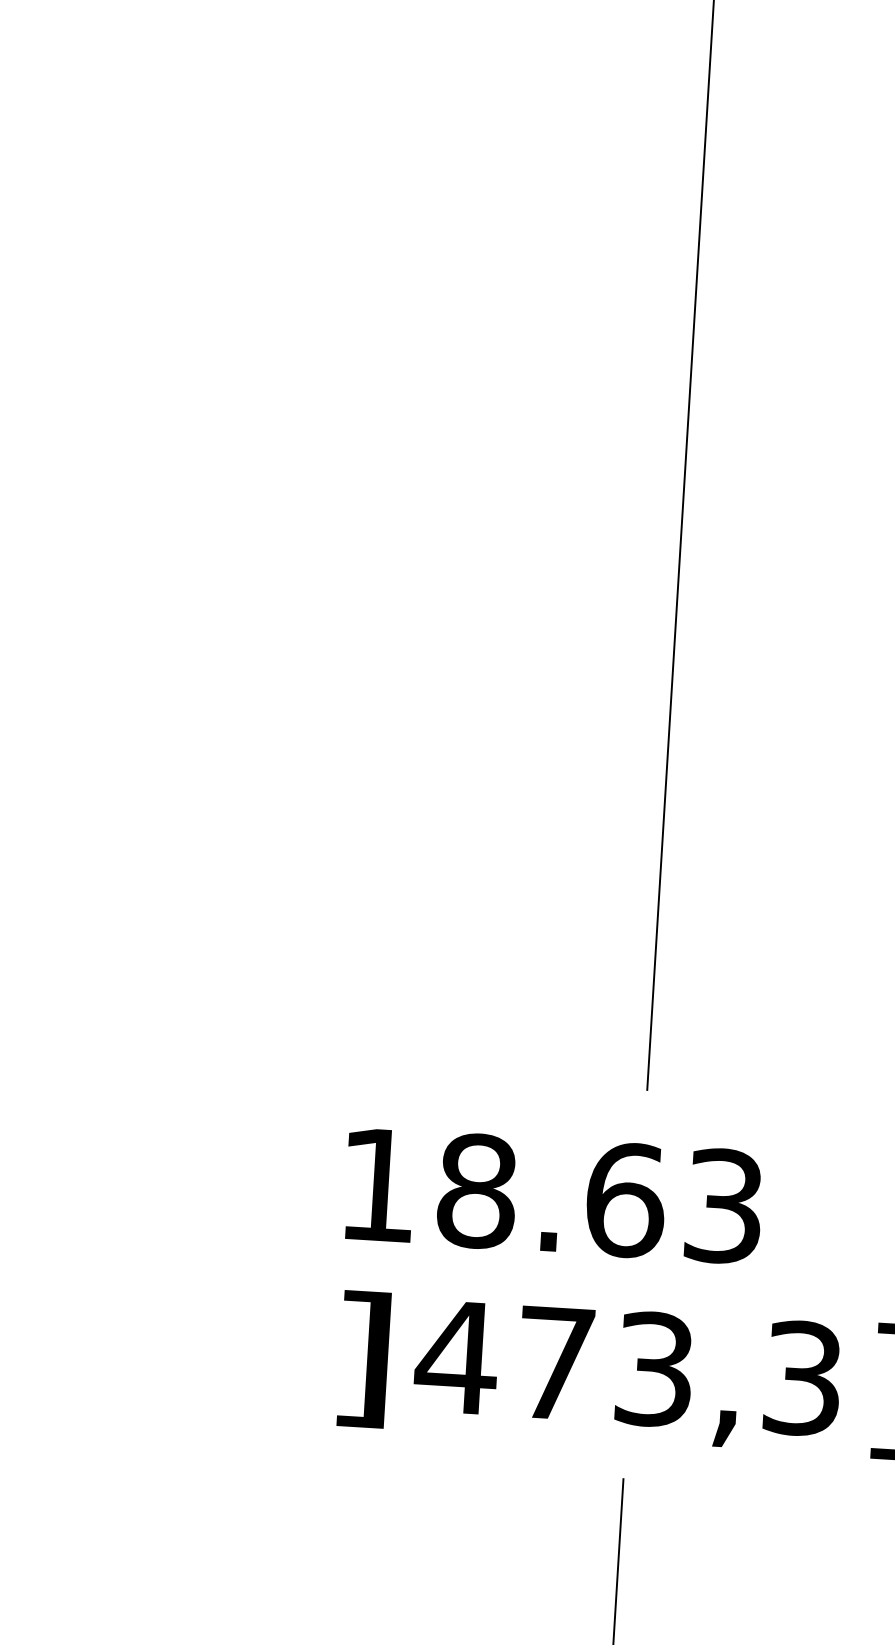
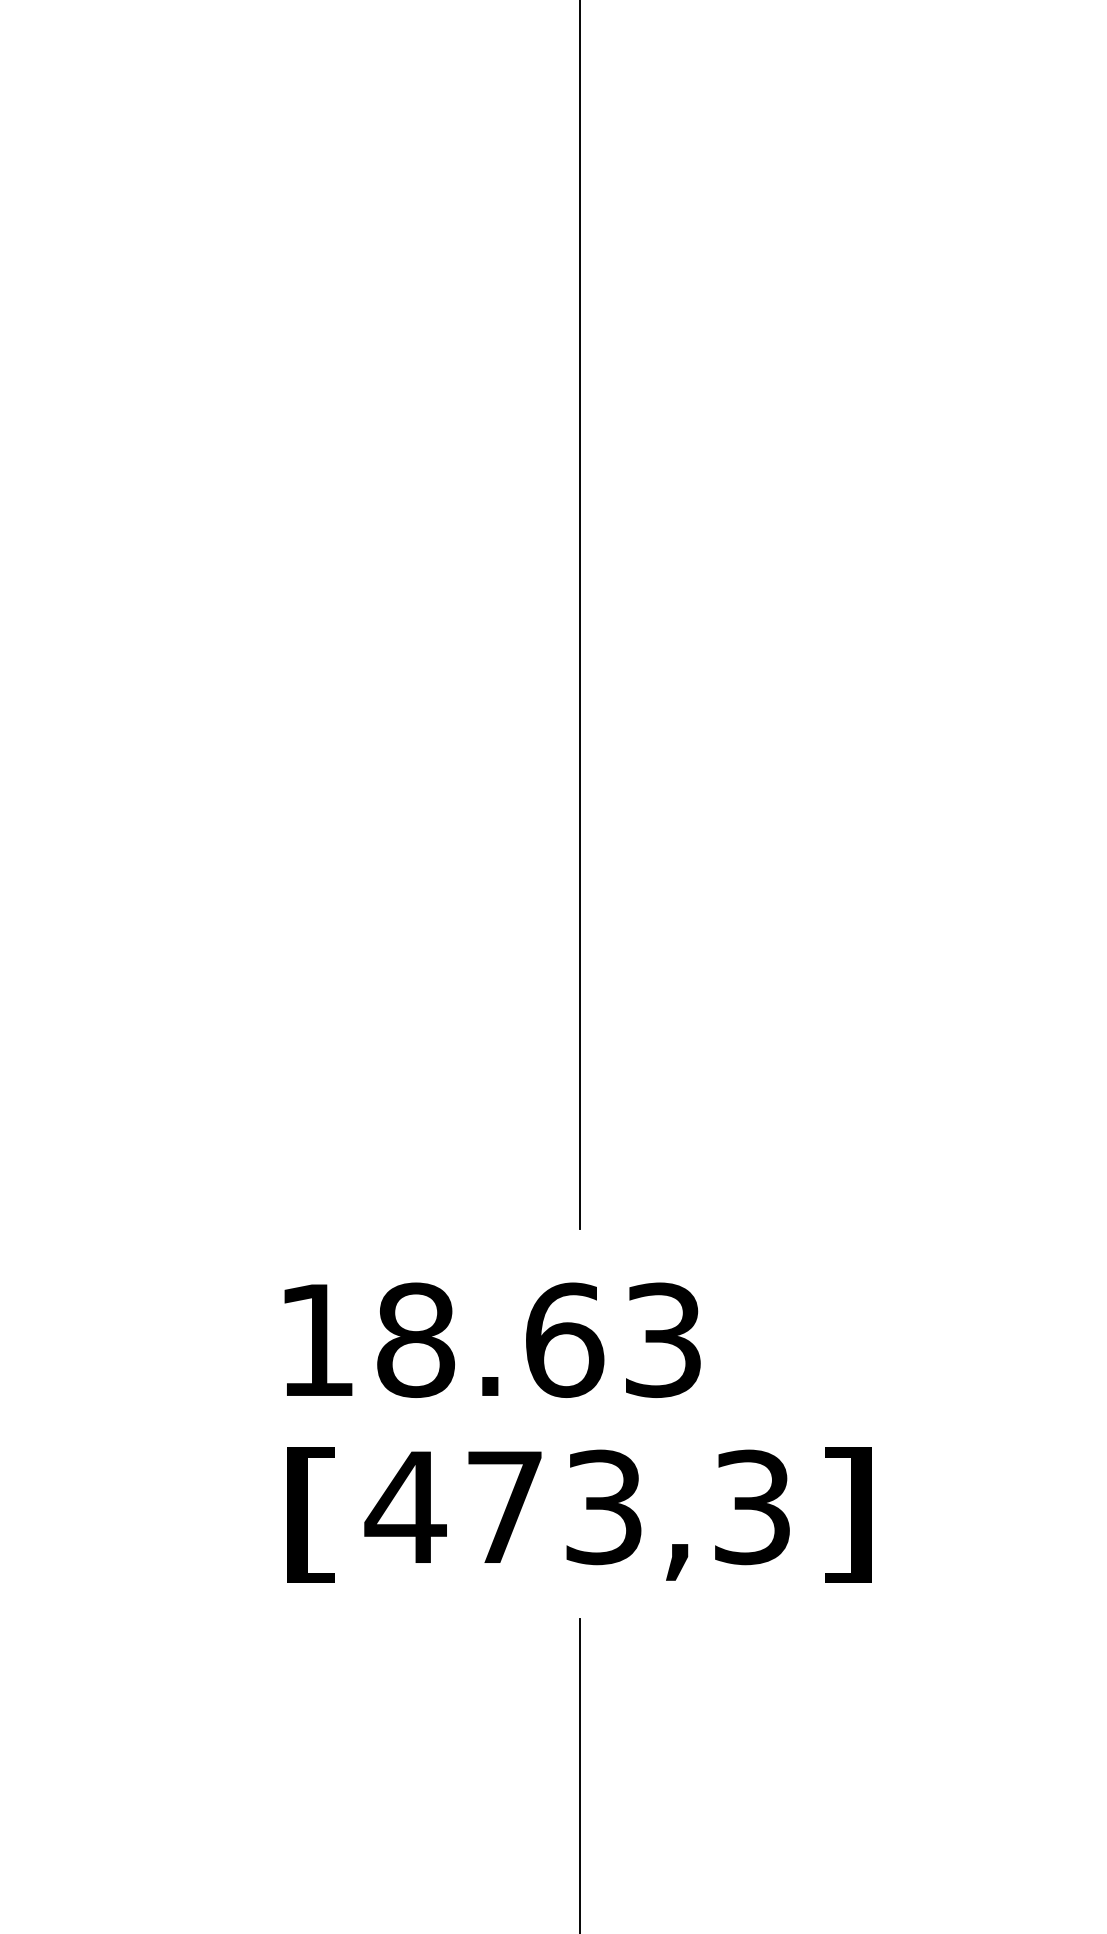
text: (362, 1358) -> (311, 1514), ] -> [

